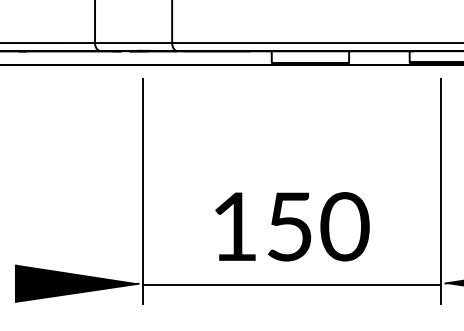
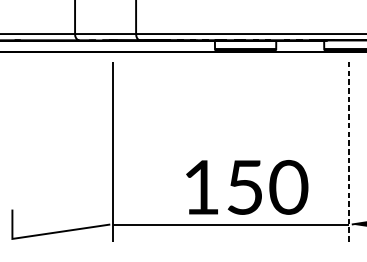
line: (440, 192) -> (348, 152), solid -> dashed
text: (292, 226) -> (247, 187), moved
fill: (77, 282) -> (61, 223), removed

